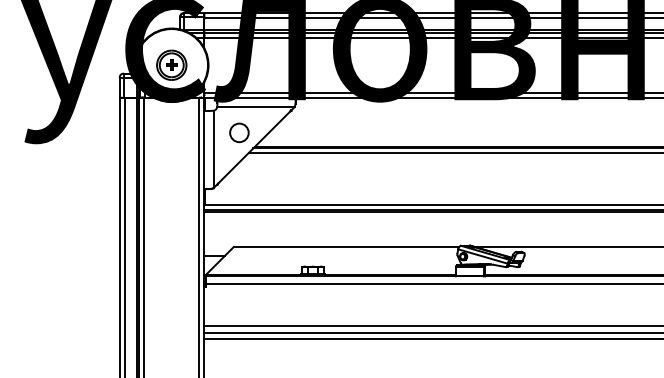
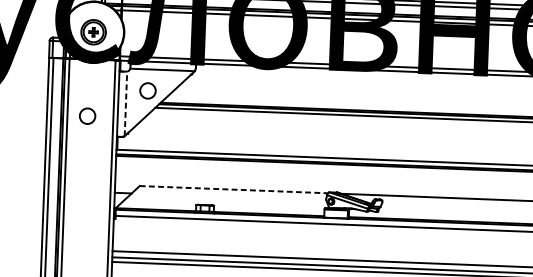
line: (213, 149) -> (125, 103), solid -> dashed
circle: (168, 165) -> (87, 115), added
line: (346, 246) -> (233, 189), solid -> dashed

